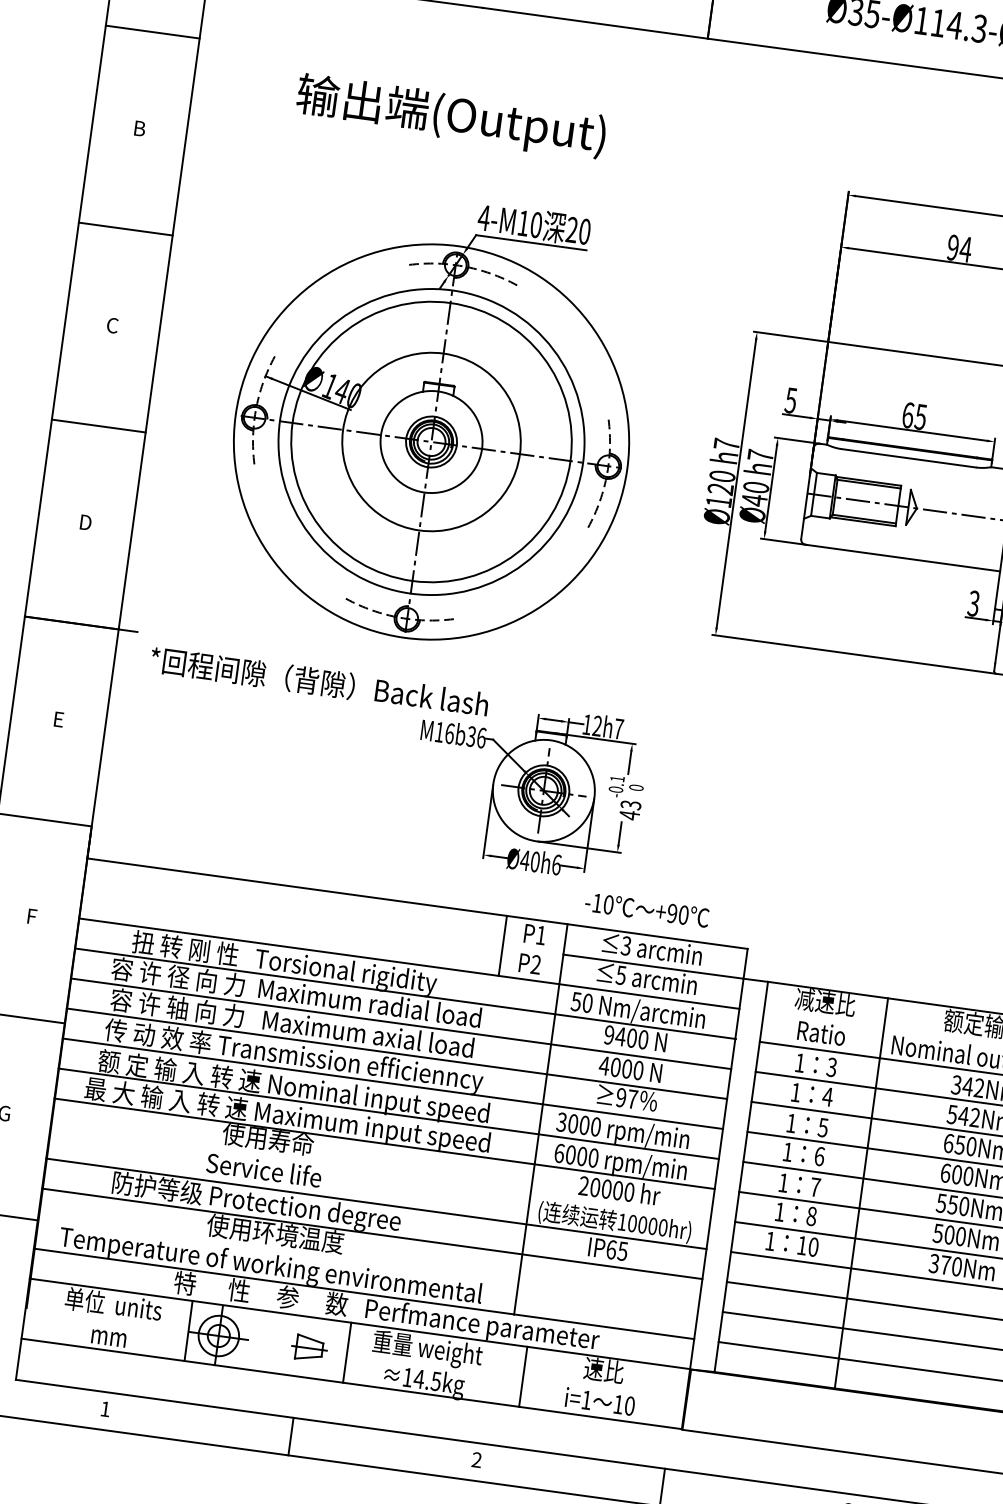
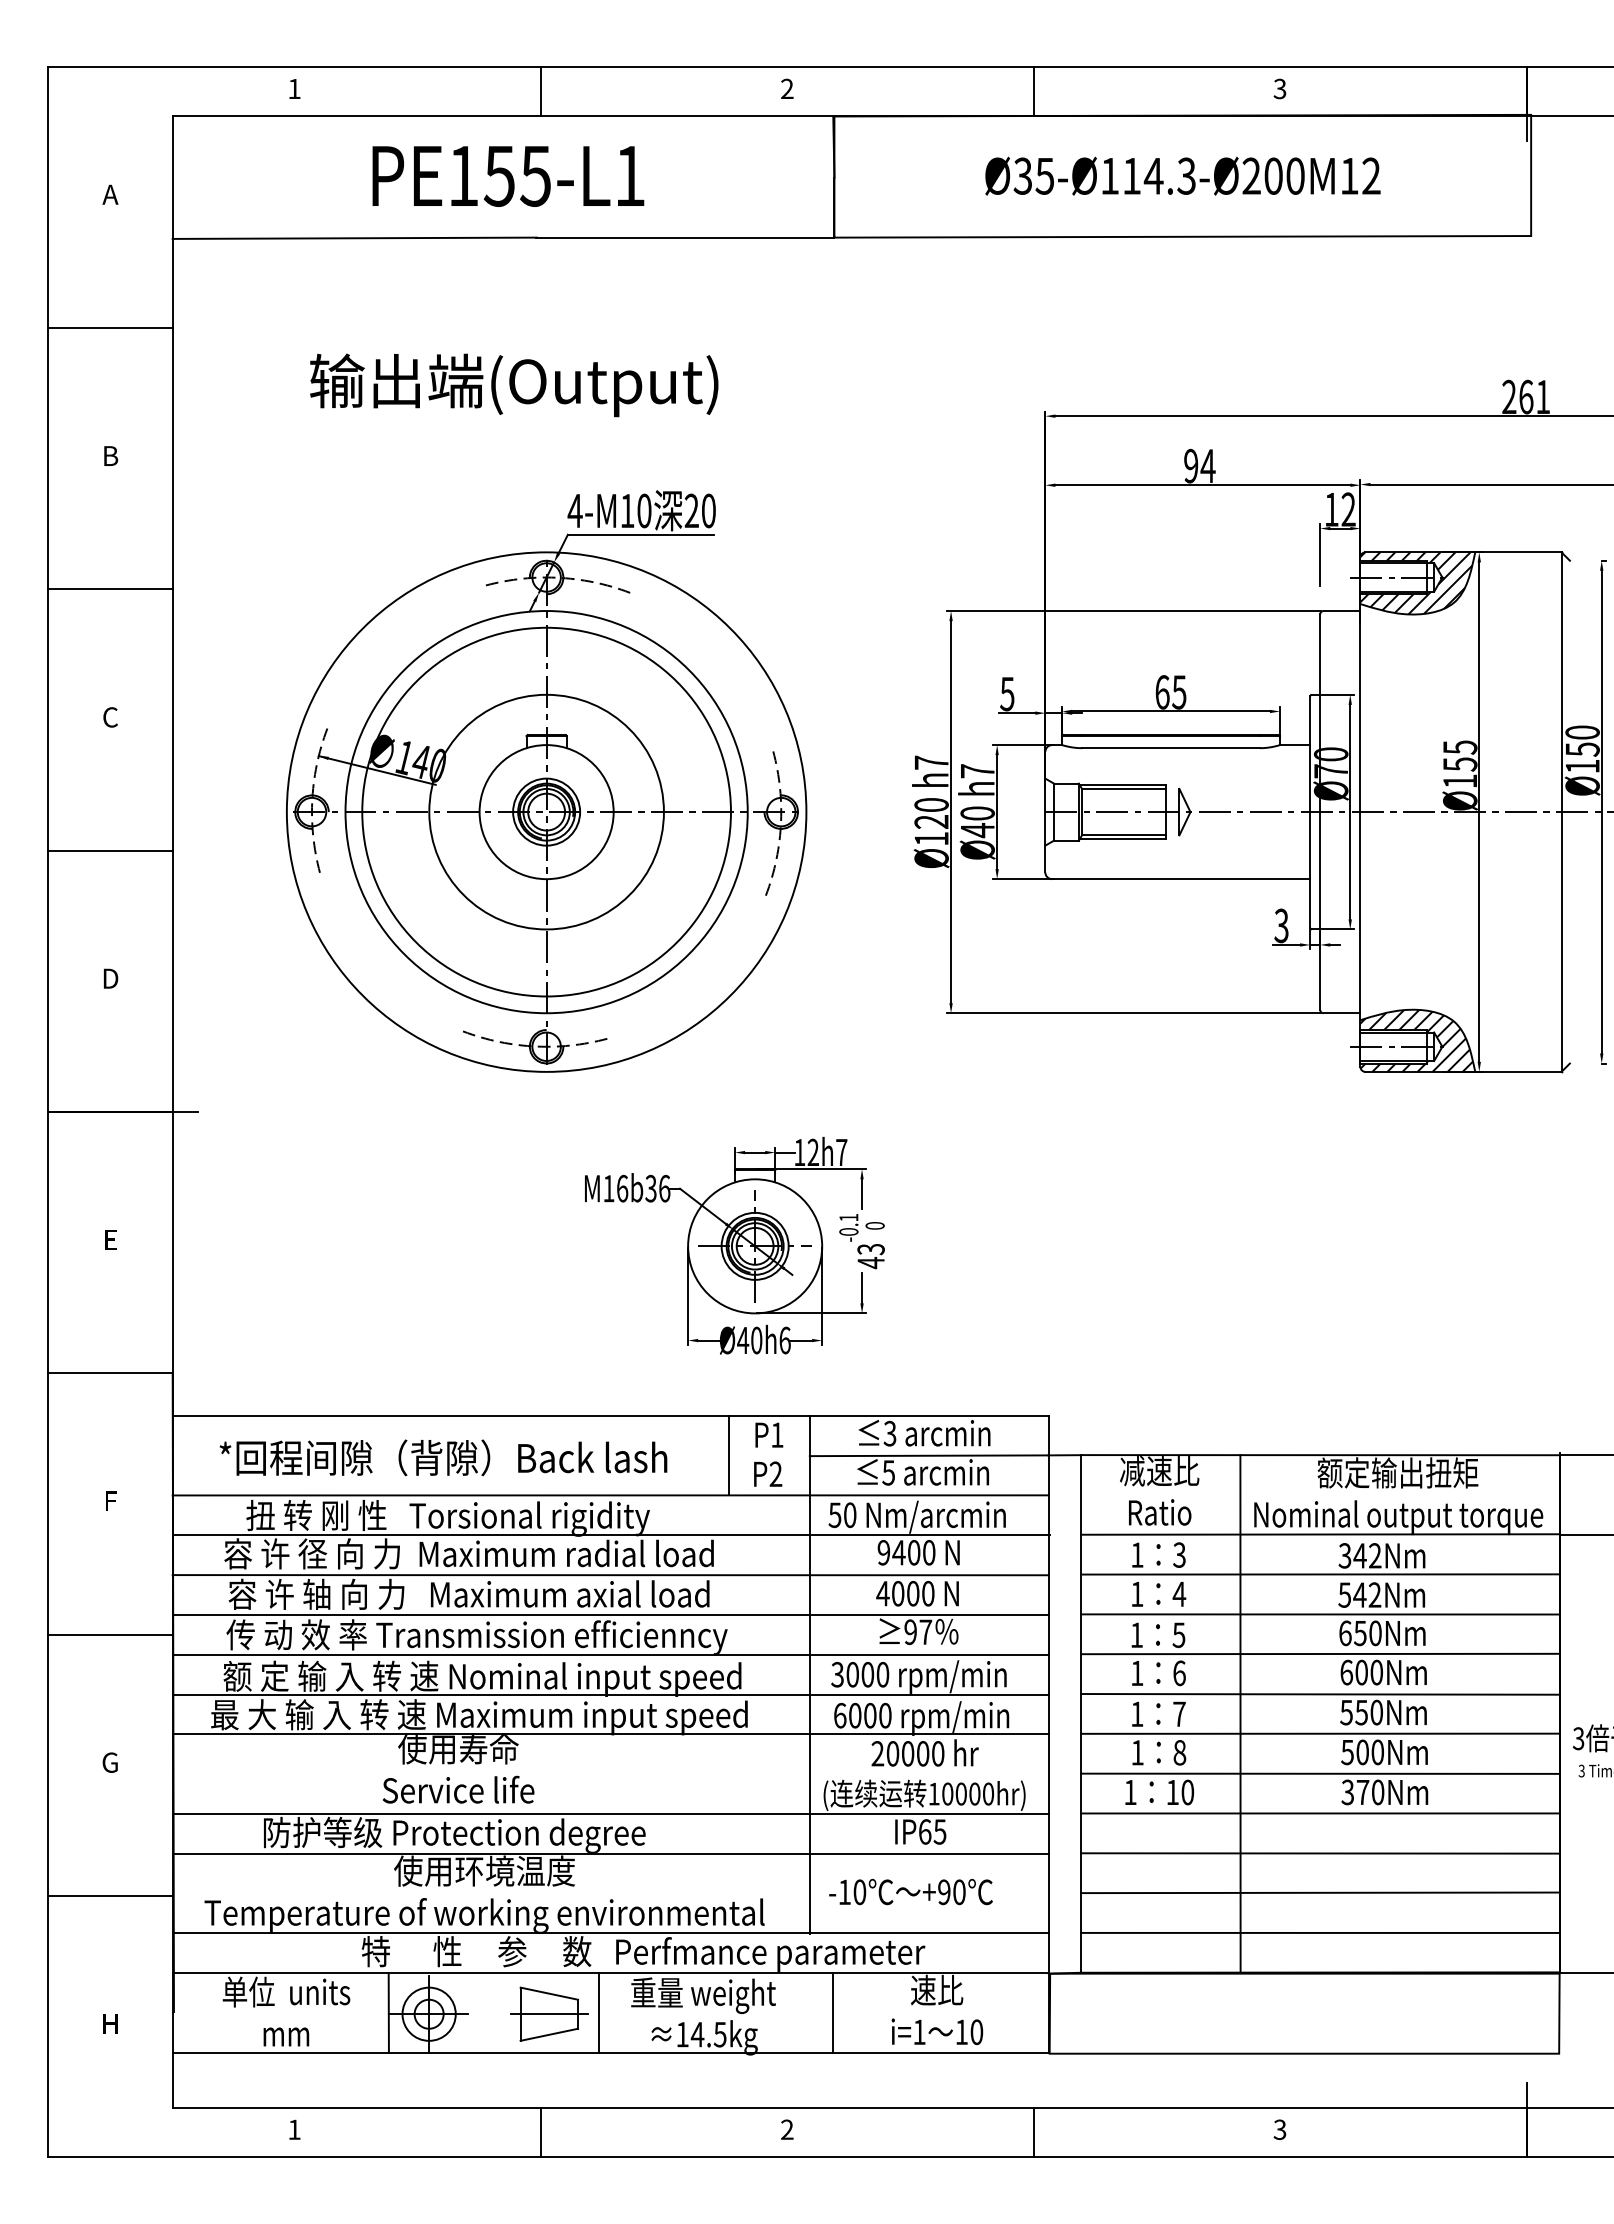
text: (319, 681) -> (443, 1457), moved
text: (646, 909) -> (910, 1891), moved
part: (309, 1347) -> (549, 2013), size x1.67

